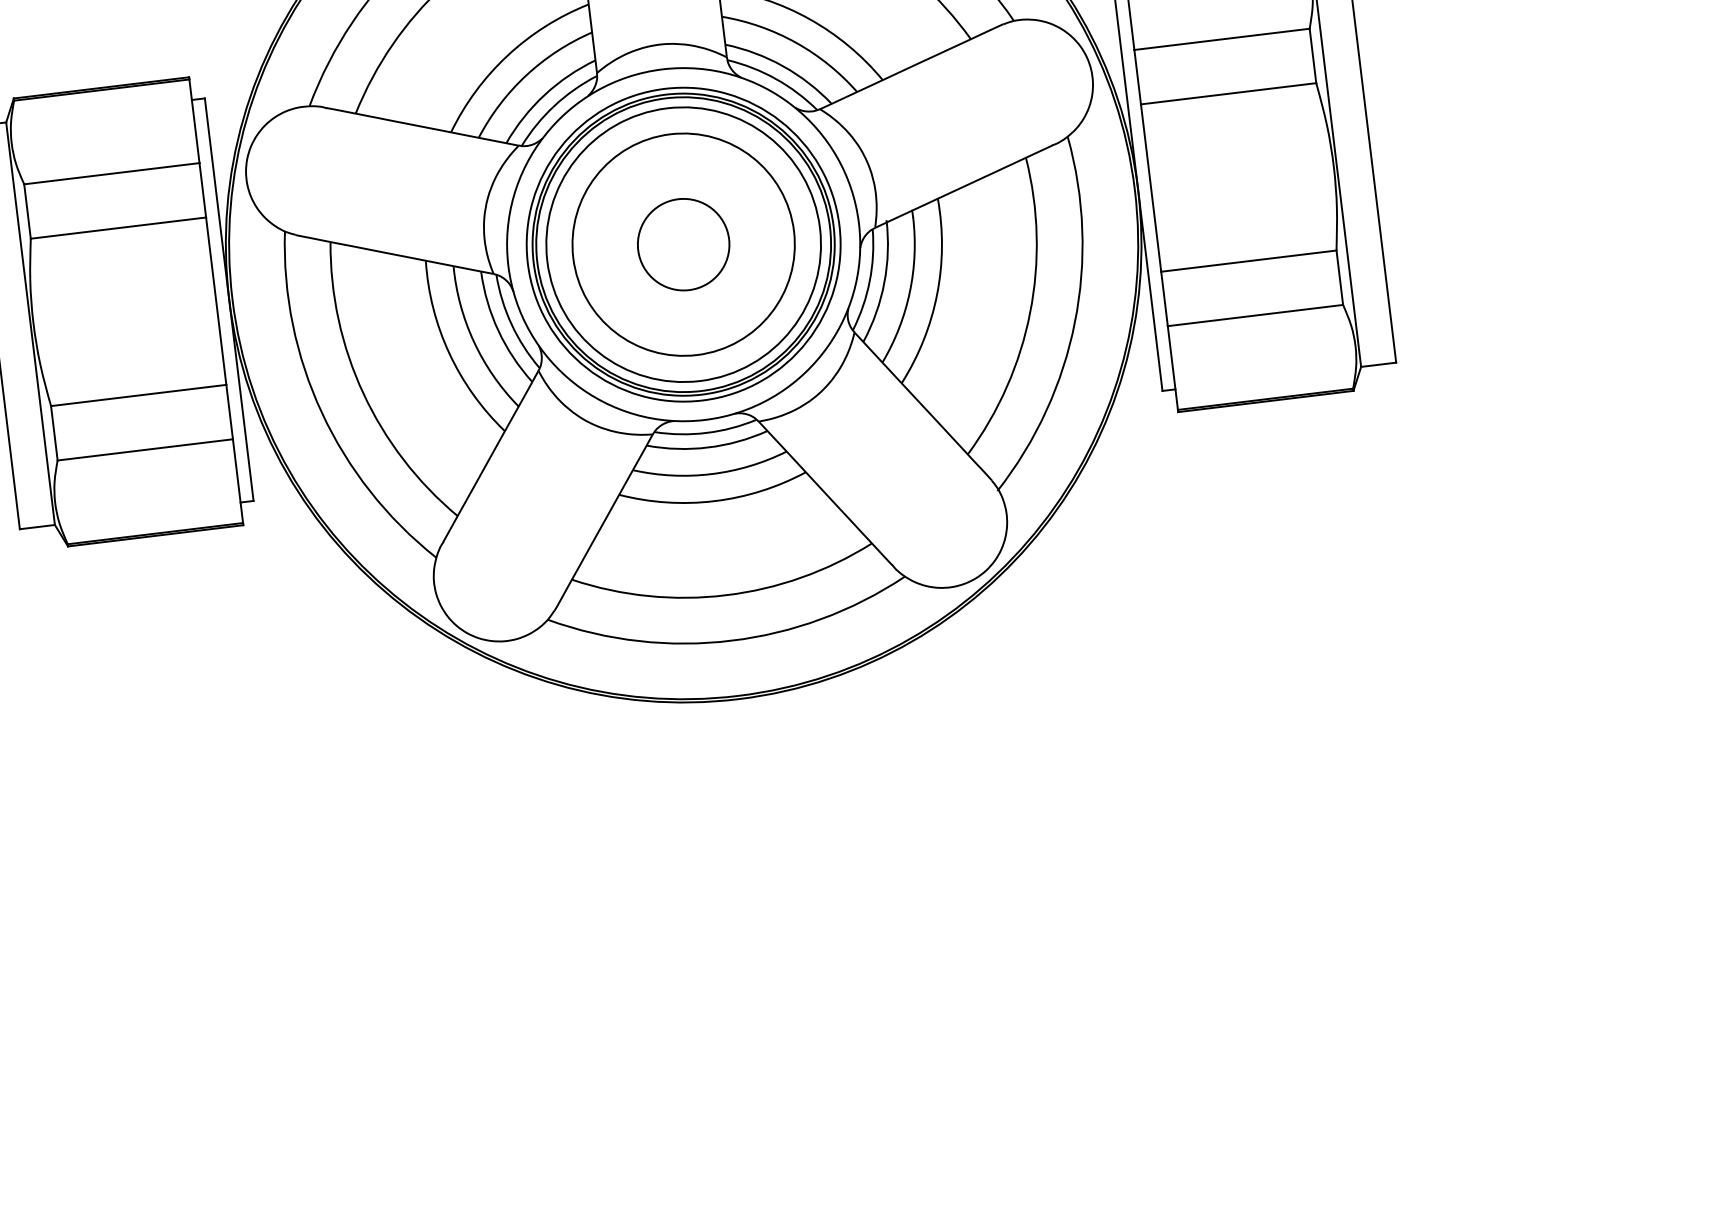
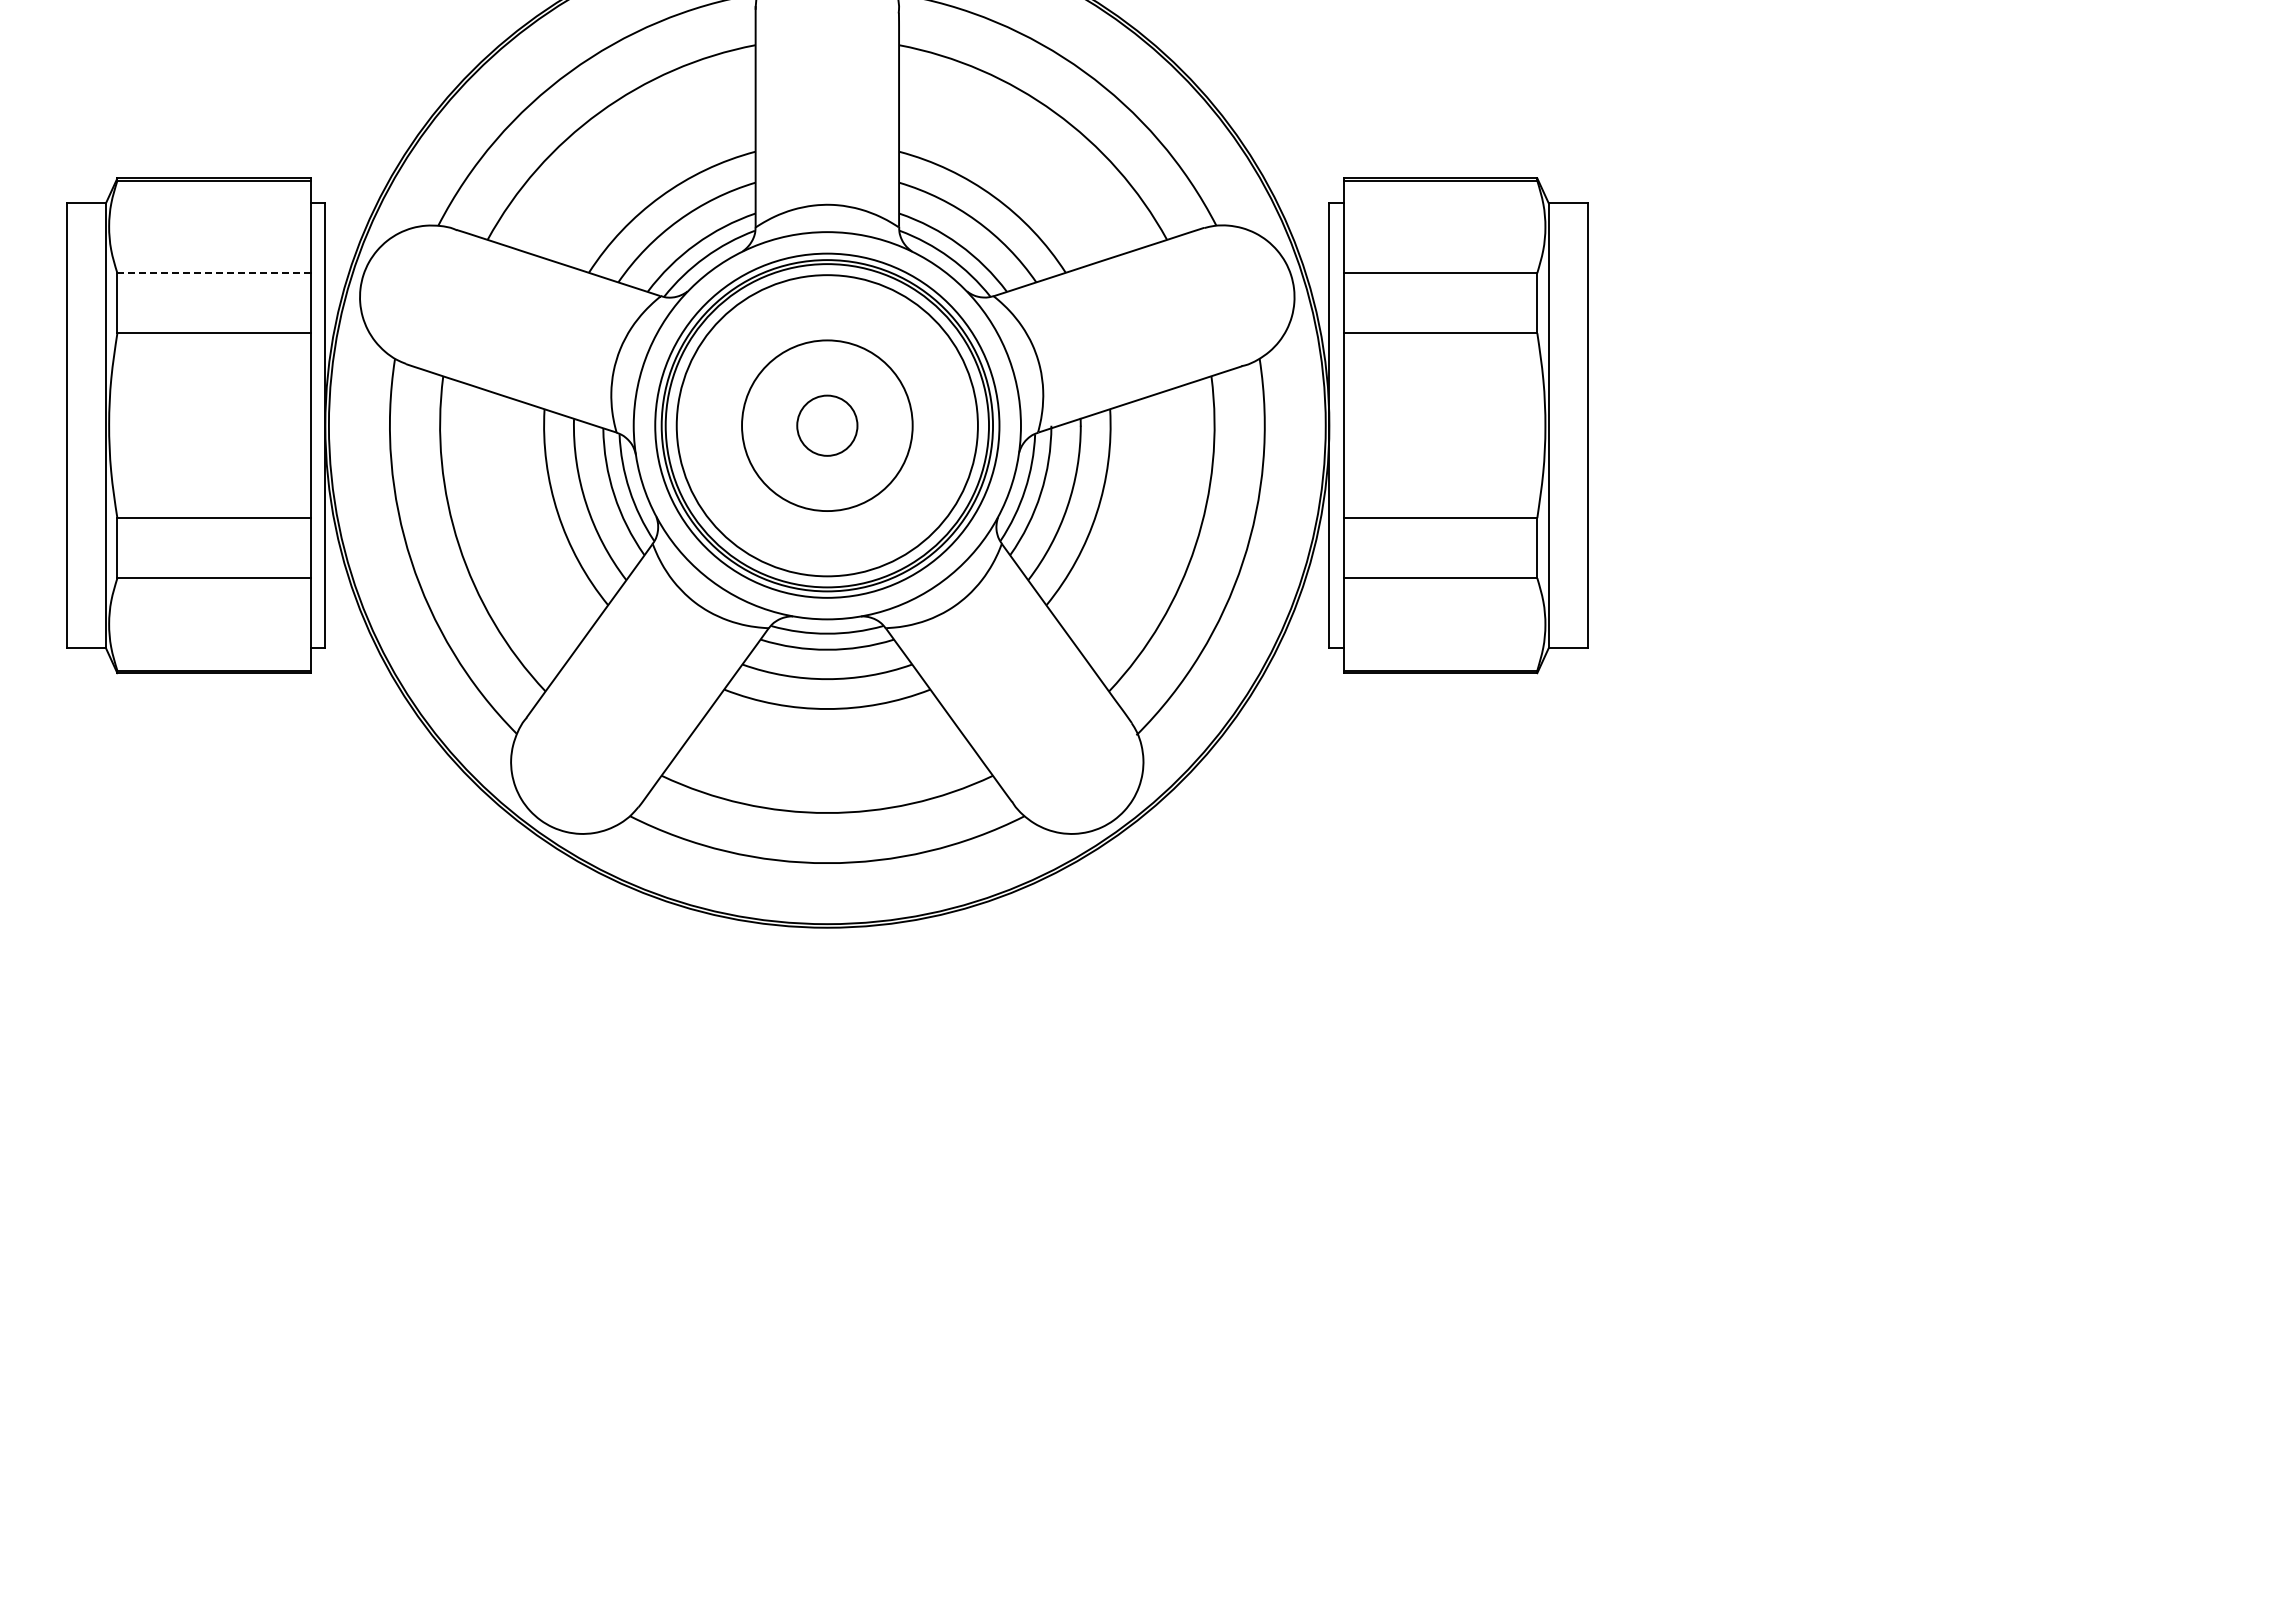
line: (112, 174) -> (214, 273), solid -> dashed
circle: (683, 244) -> (827, 425), size x0.6
circle: (683, 244) -> (827, 425), size x0.7

